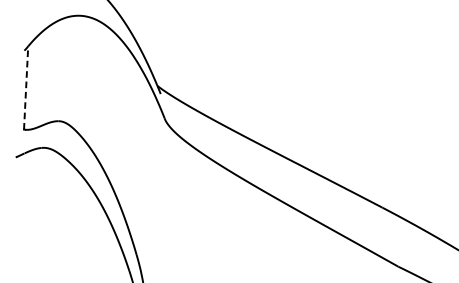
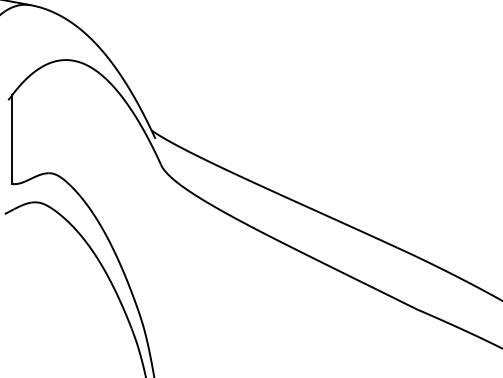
line: (26, 87) -> (12, 139), dashed -> solid

